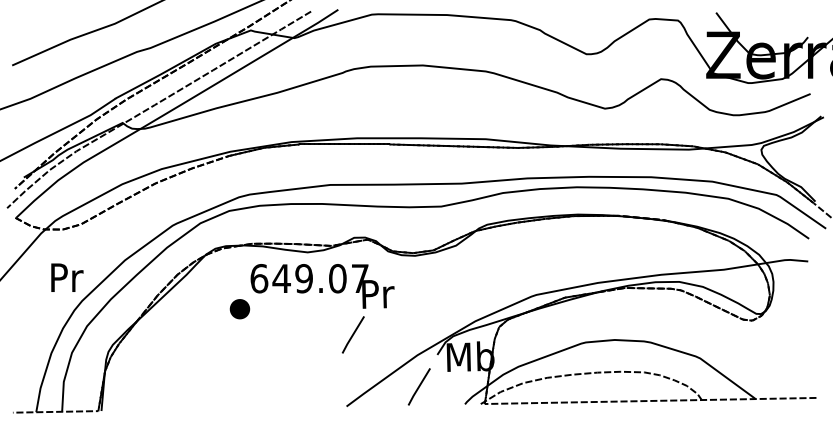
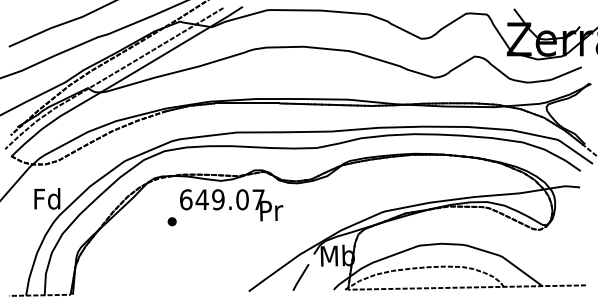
text: (65, 277) -> (47, 198), Pr -> Fd
part: (239, 309) -> (171, 221), size x0.62
line: (352, 334) -> (253, 239), removed

